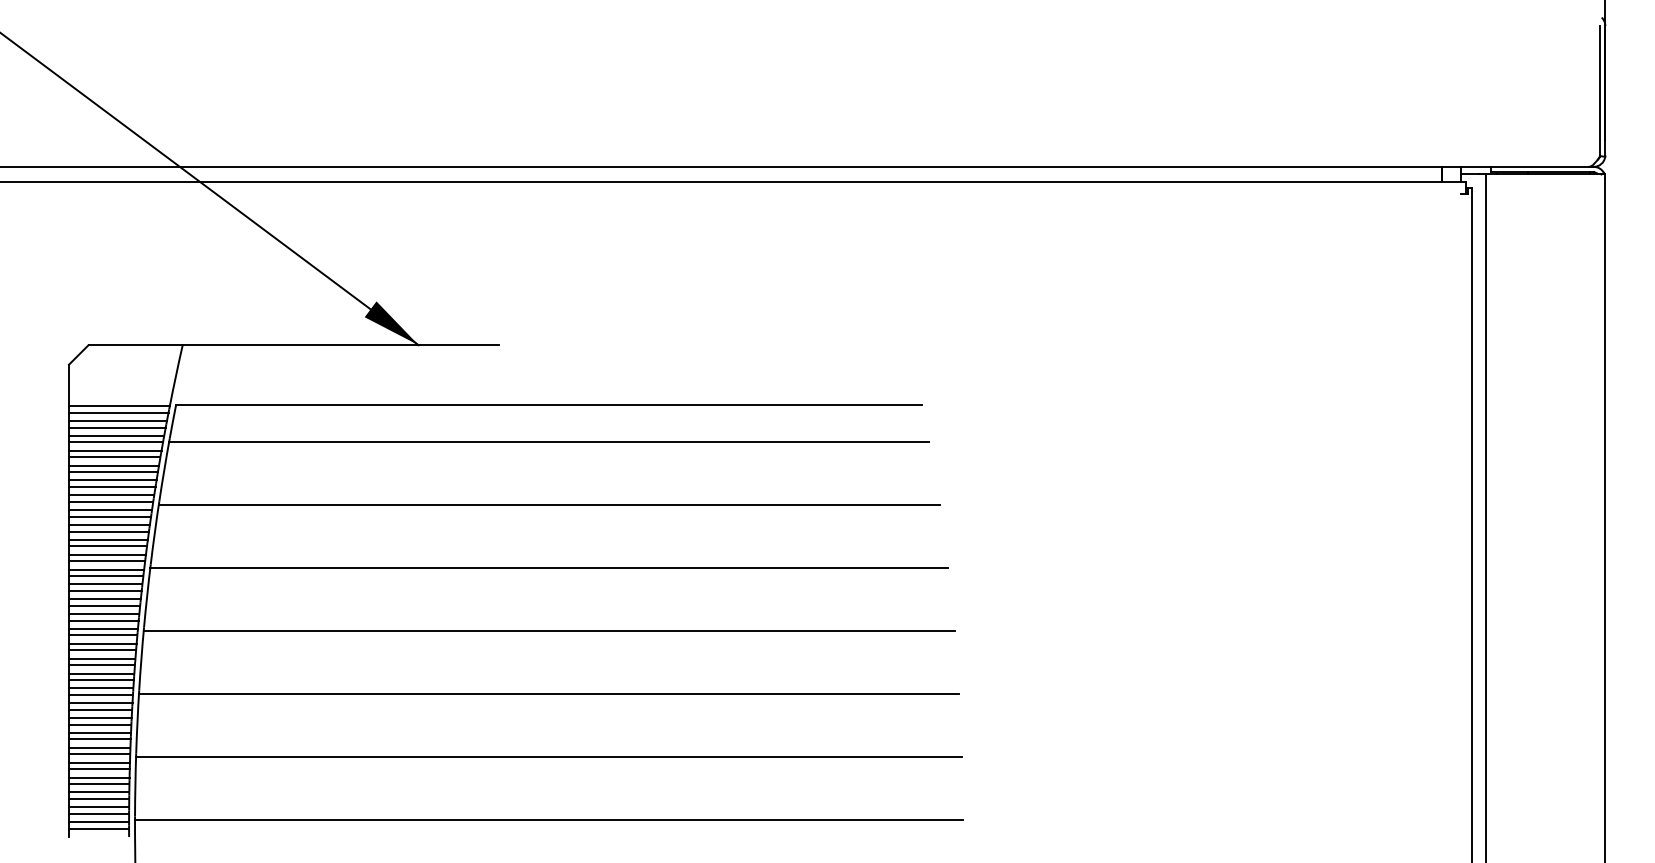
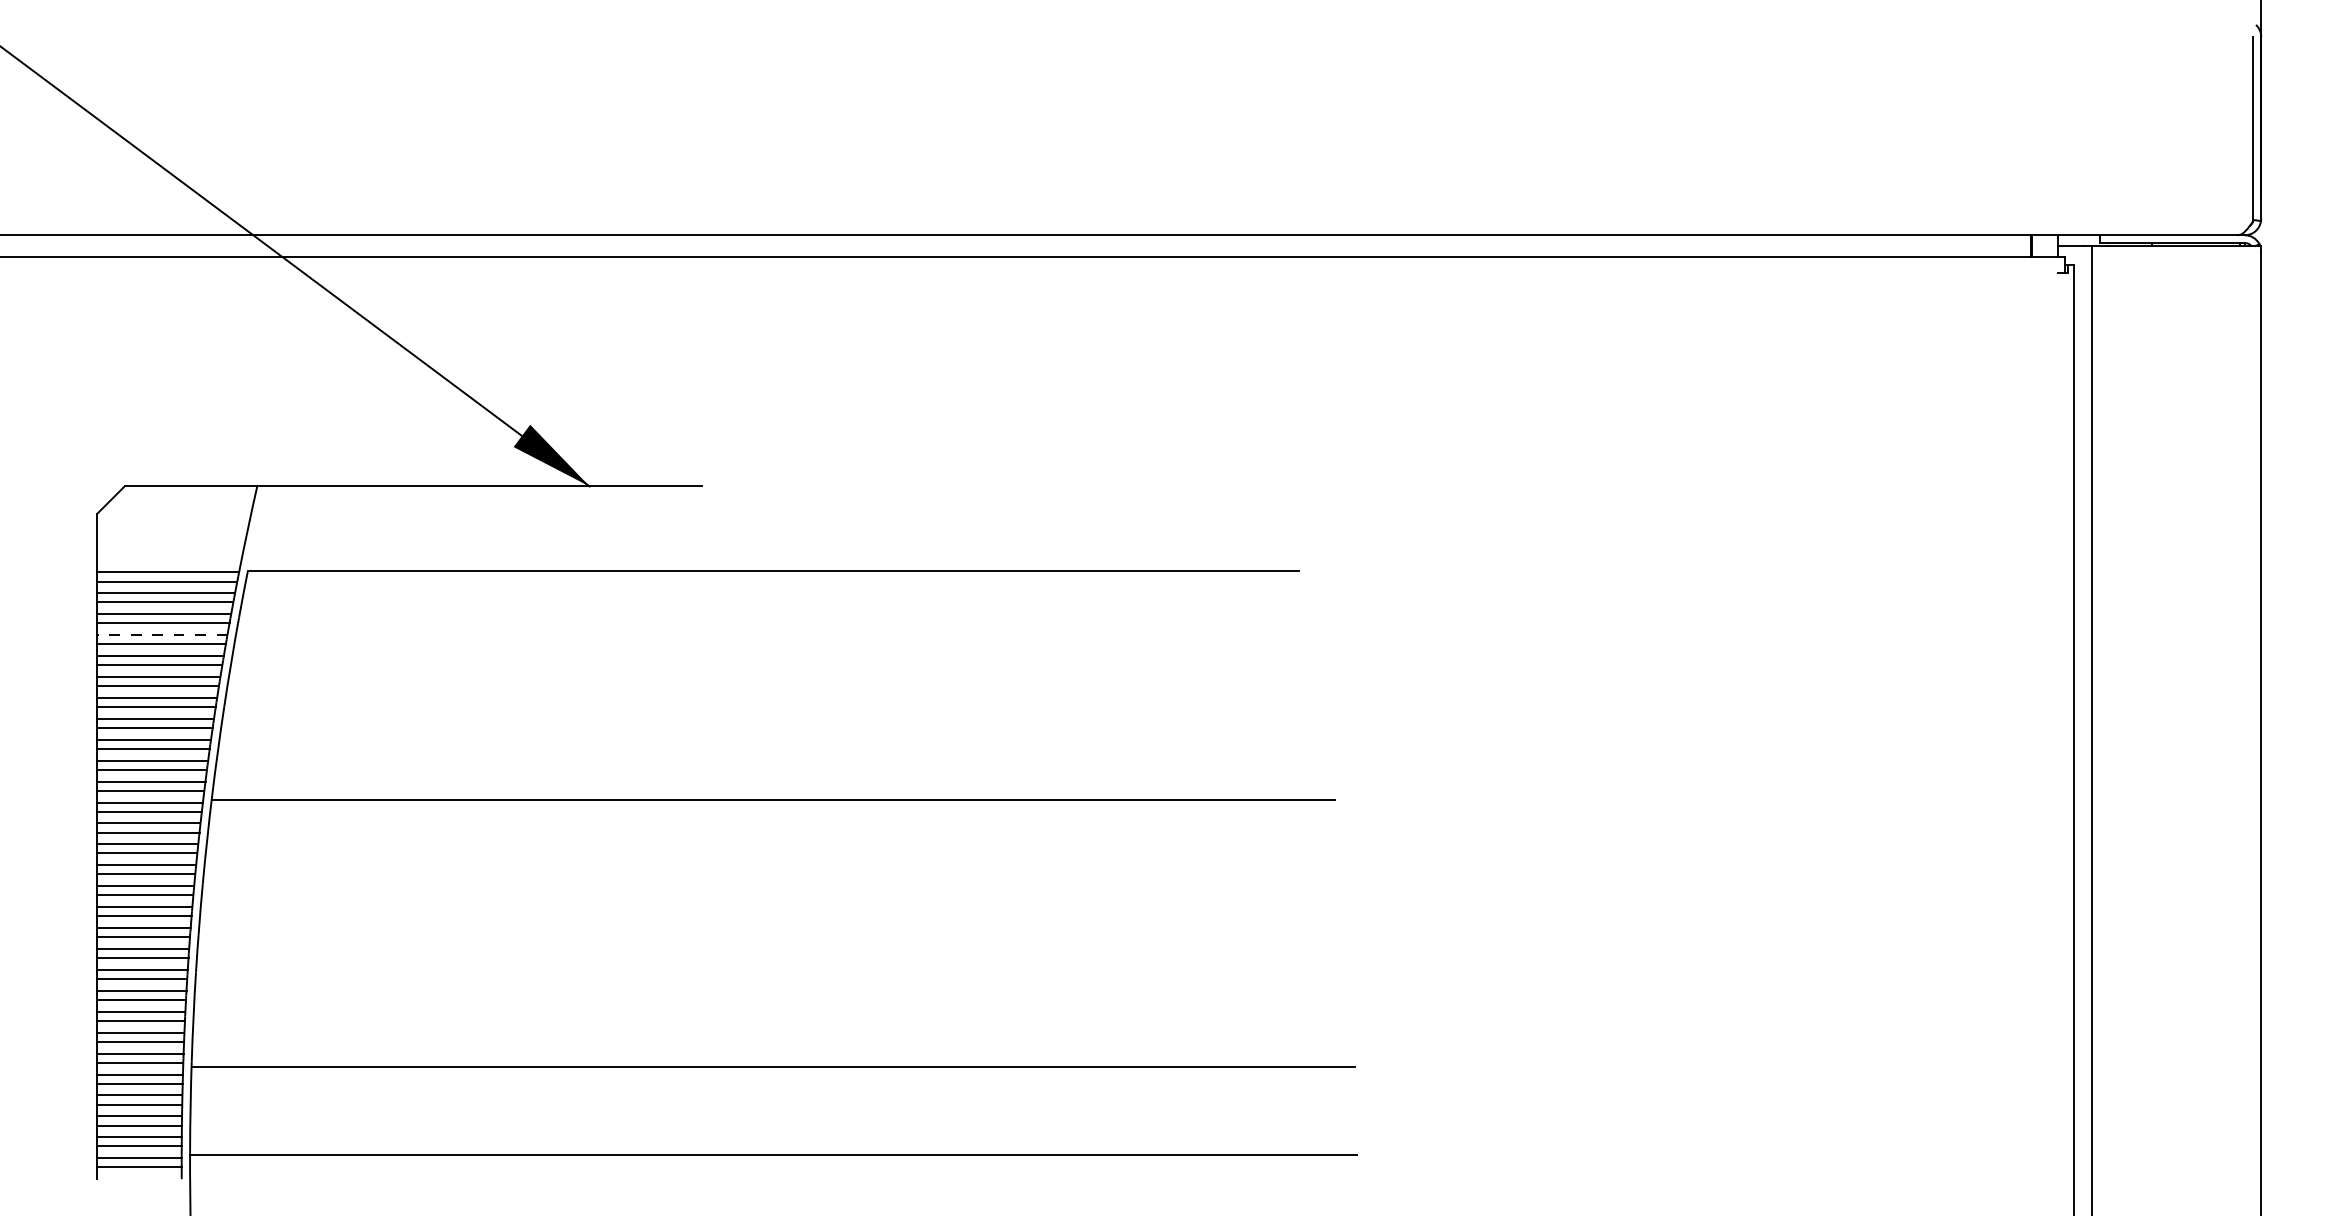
line: (549, 442) -> (773, 623), removed
line: (114, 450) -> (161, 634), solid -> dashed
line: (548, 504) -> (772, 710), removed
line: (548, 631) -> (772, 889), removed
line: (549, 694) -> (773, 978), removed

